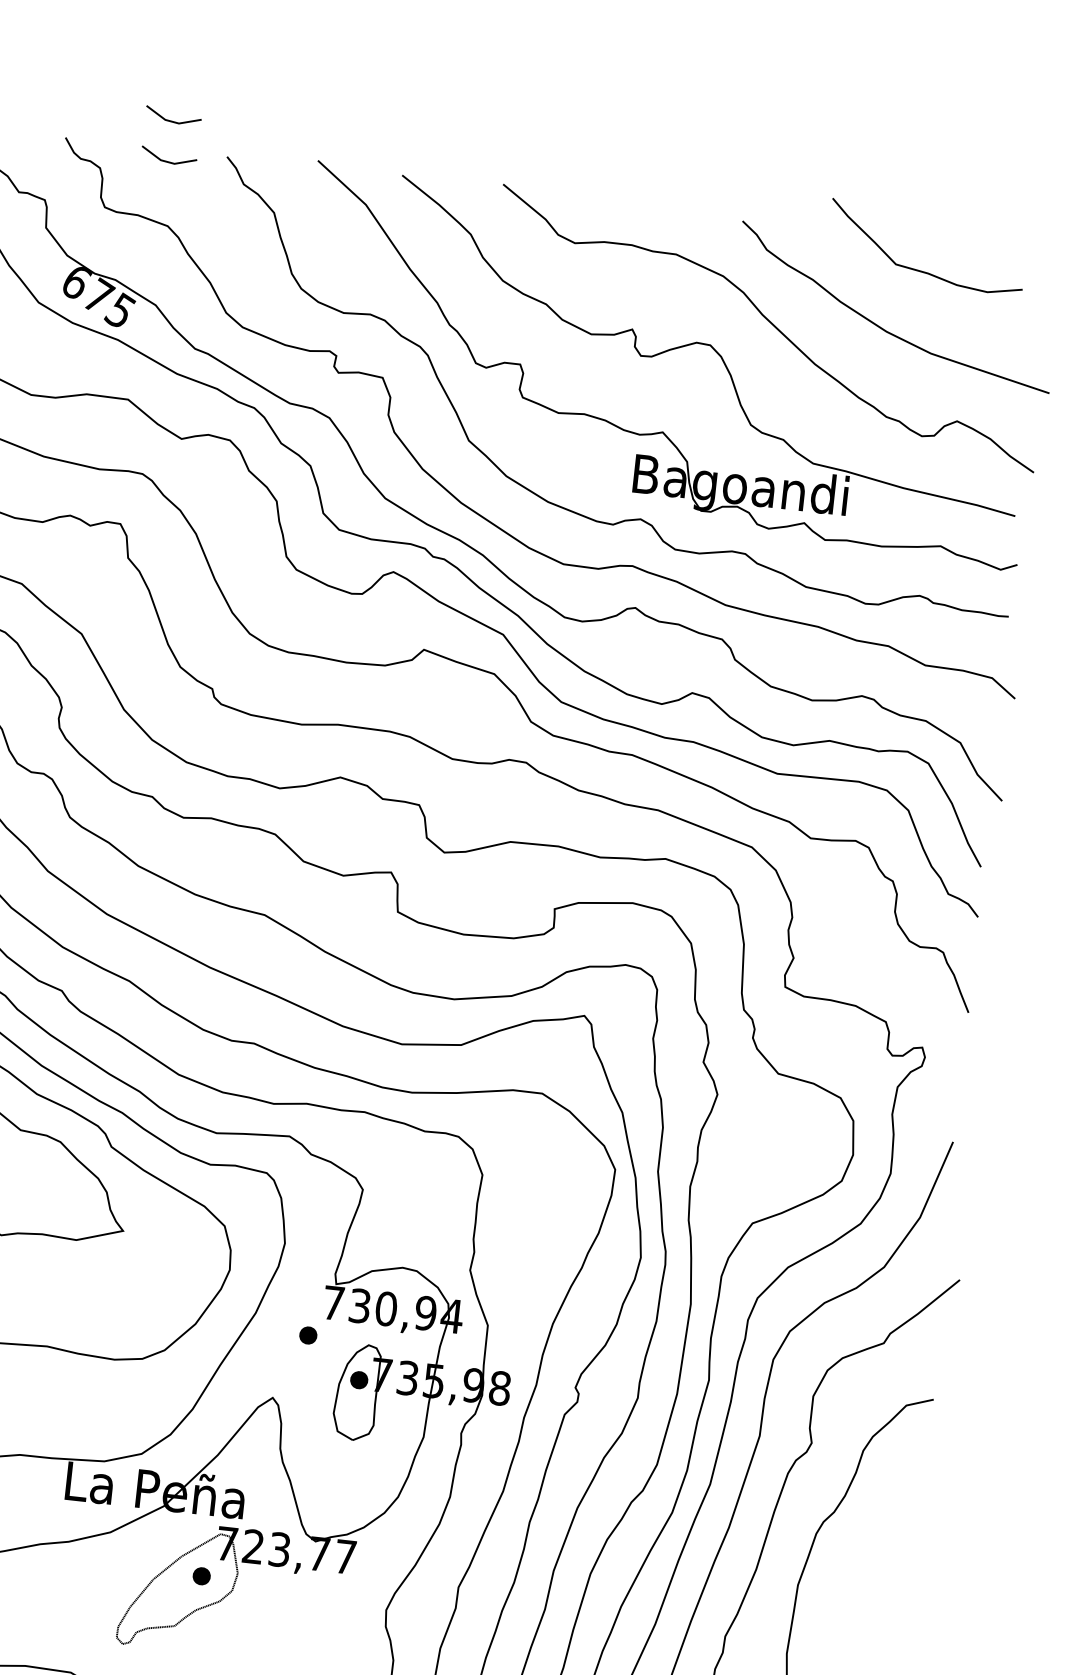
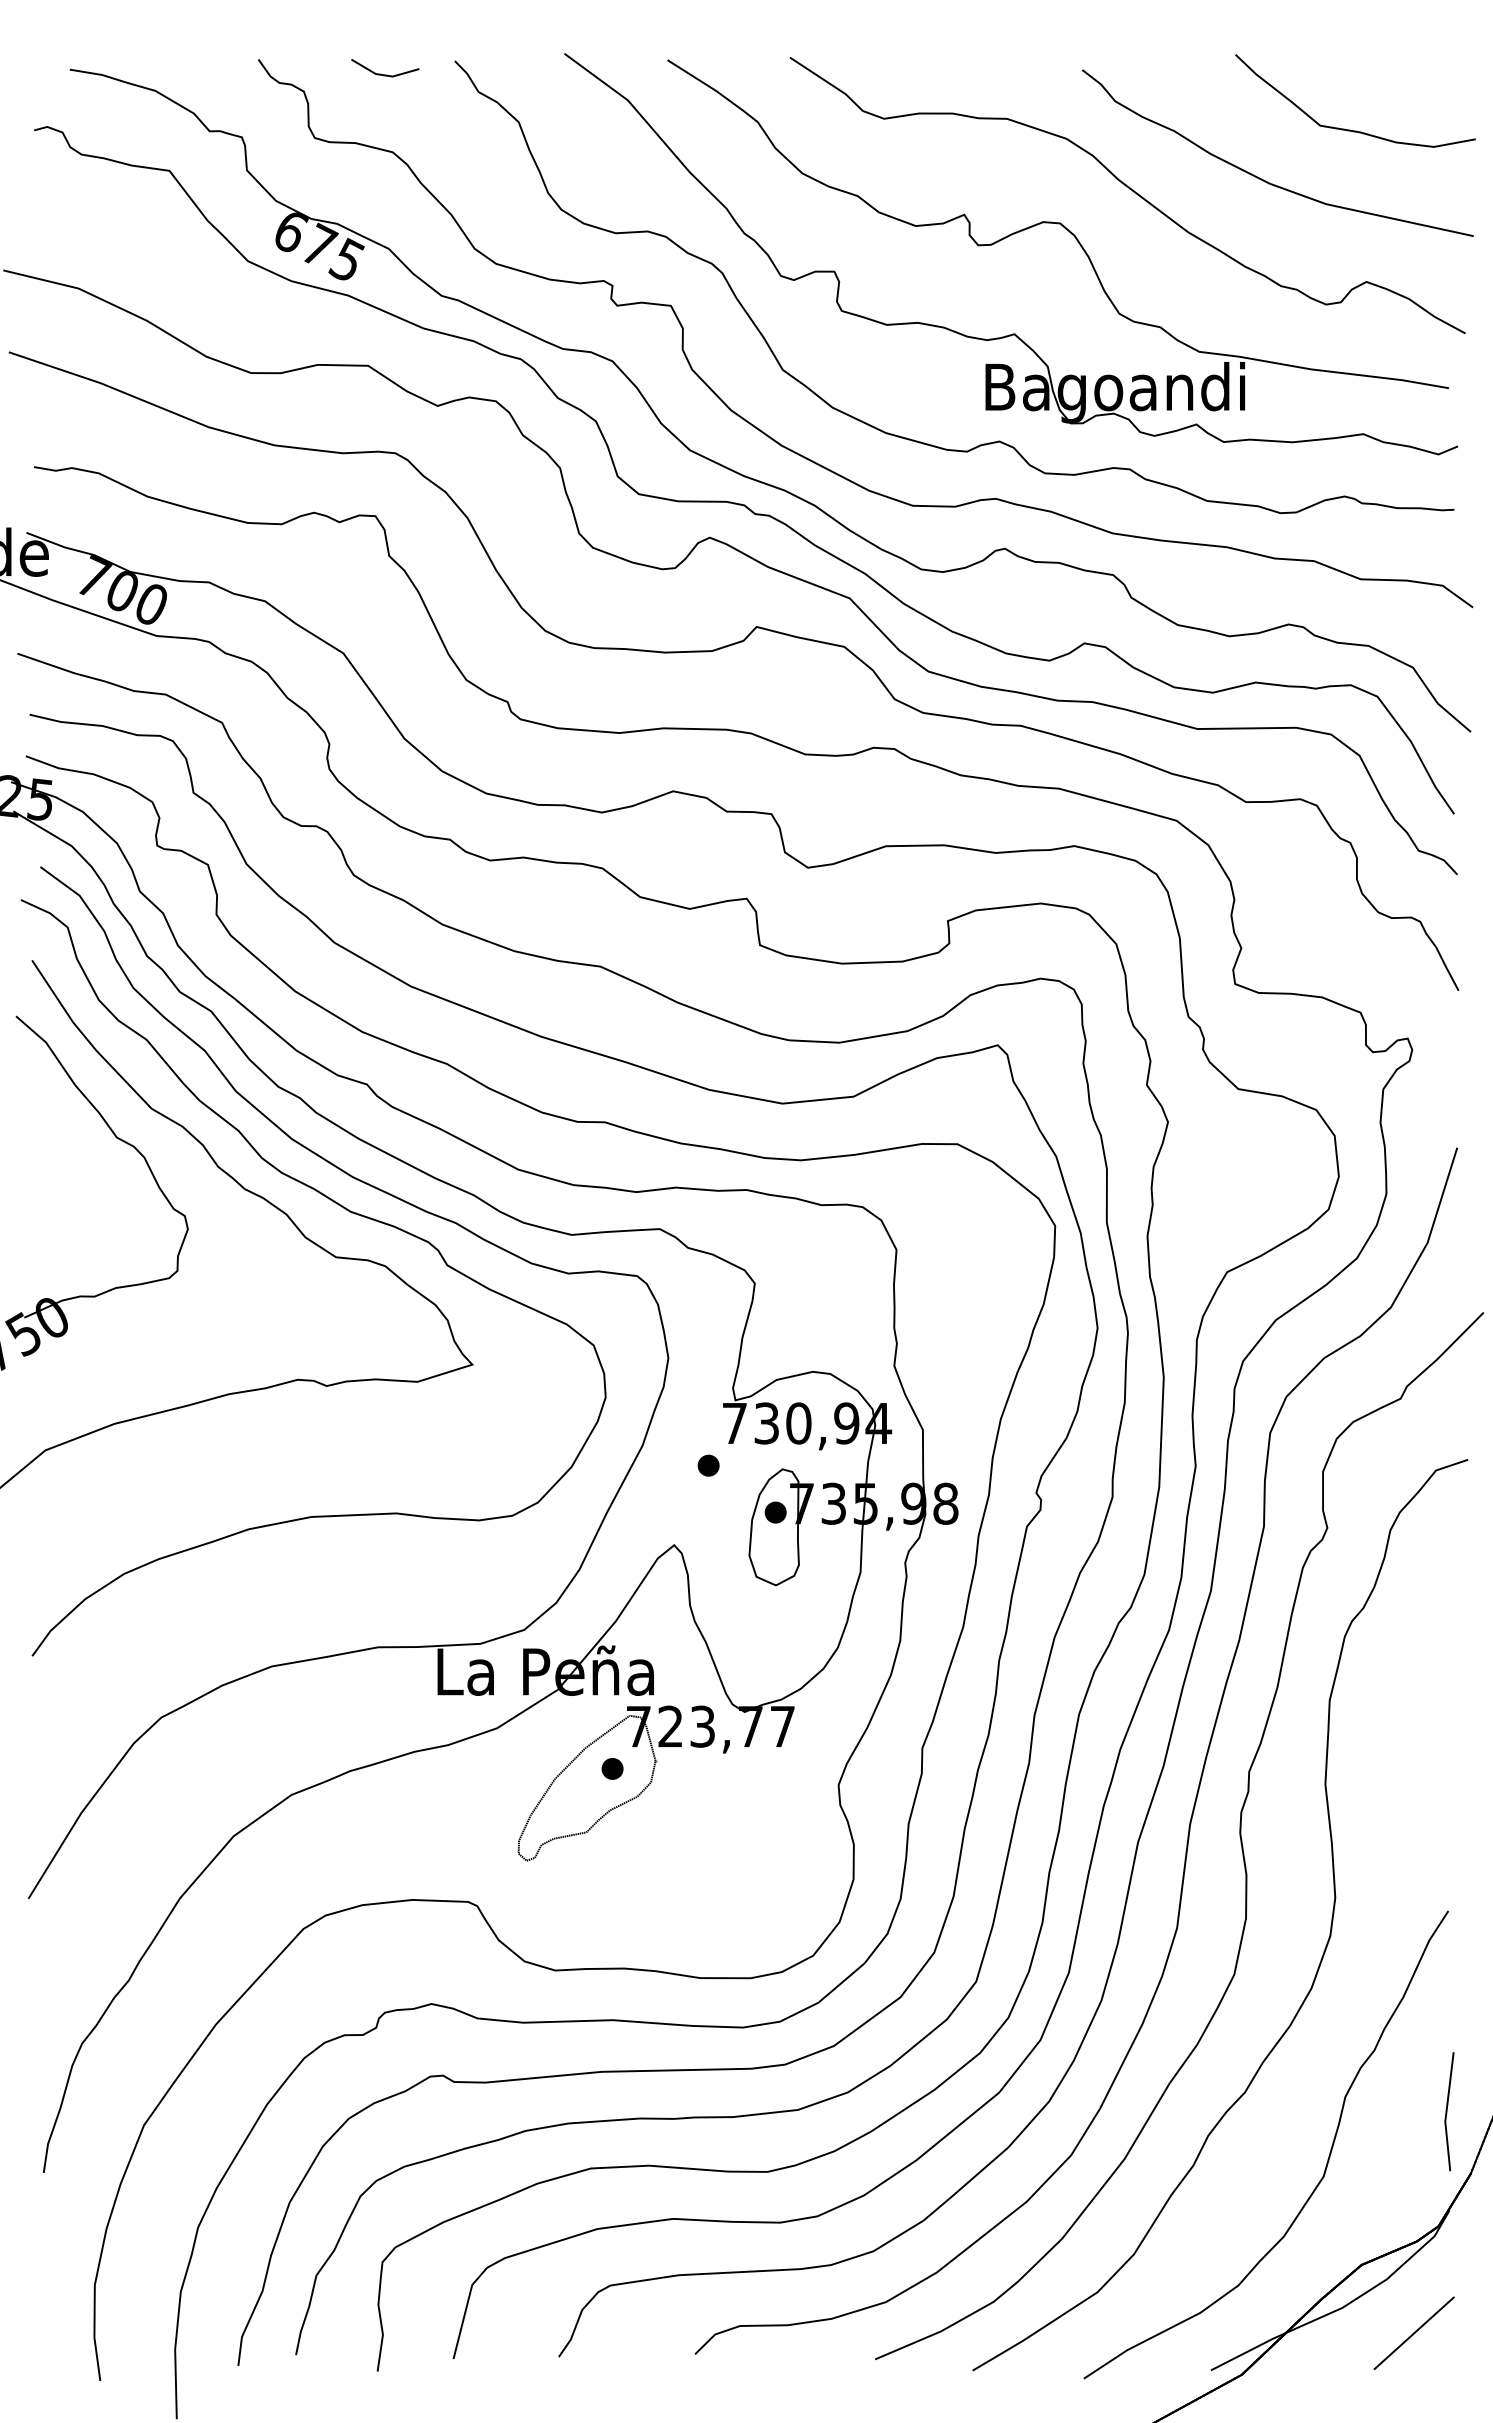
line: (173, 121) -> (385, 25), removed
part: (920, 270) -> (1350, 129), moved

